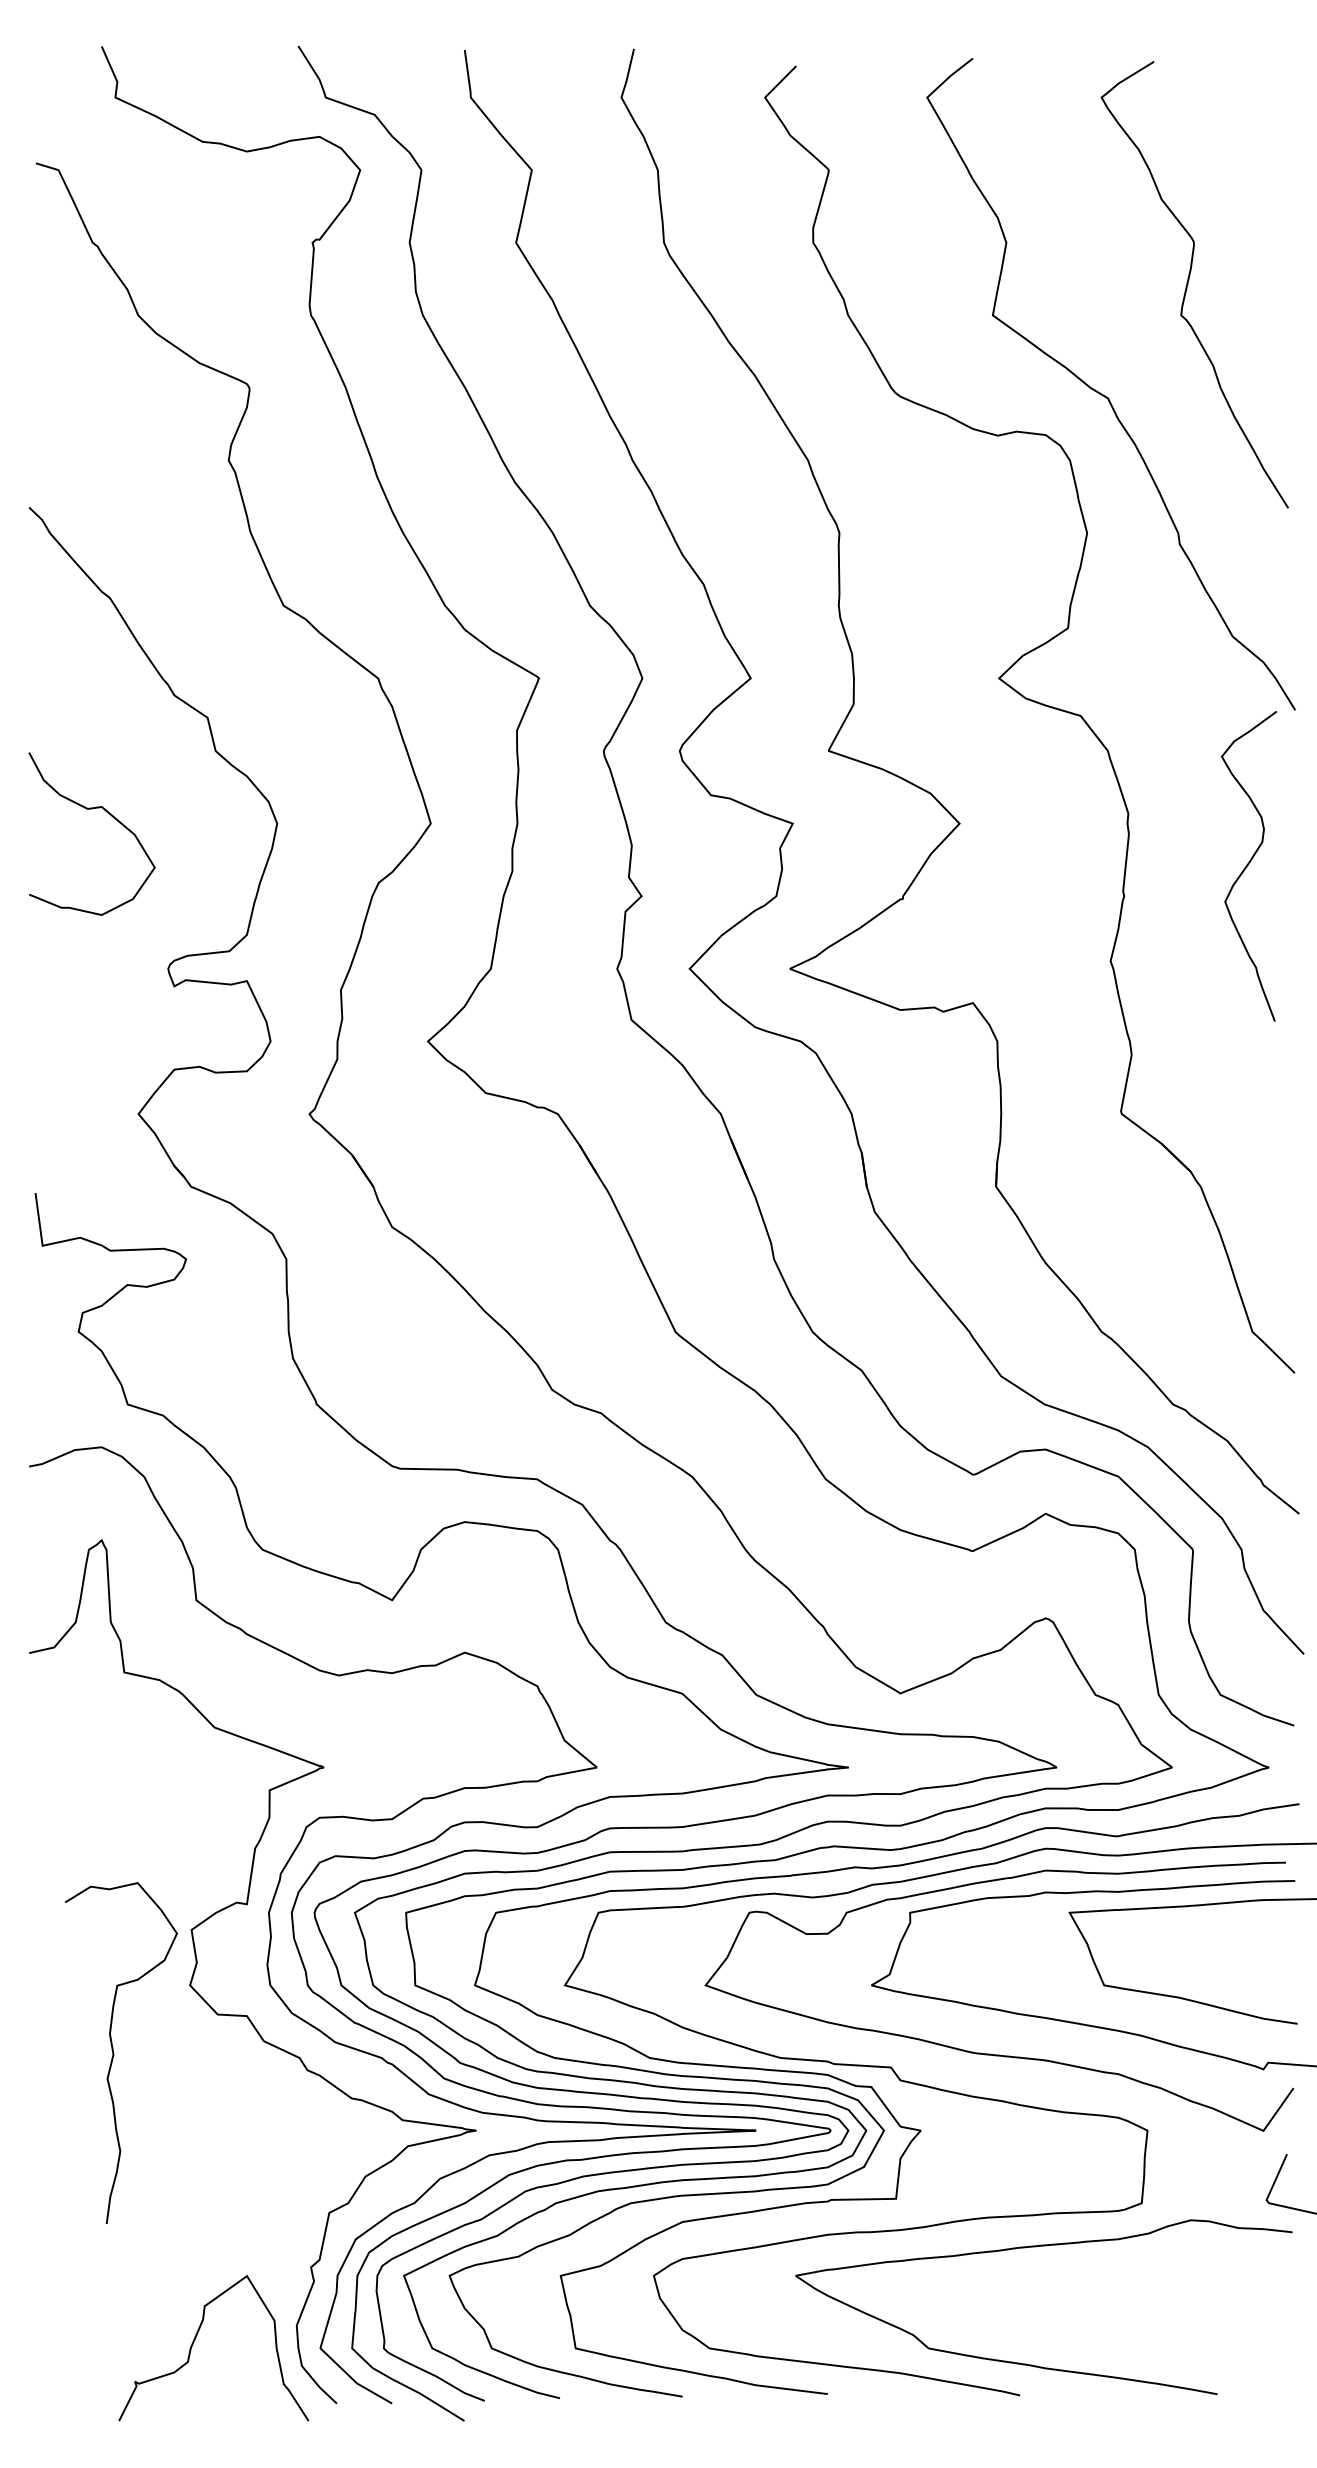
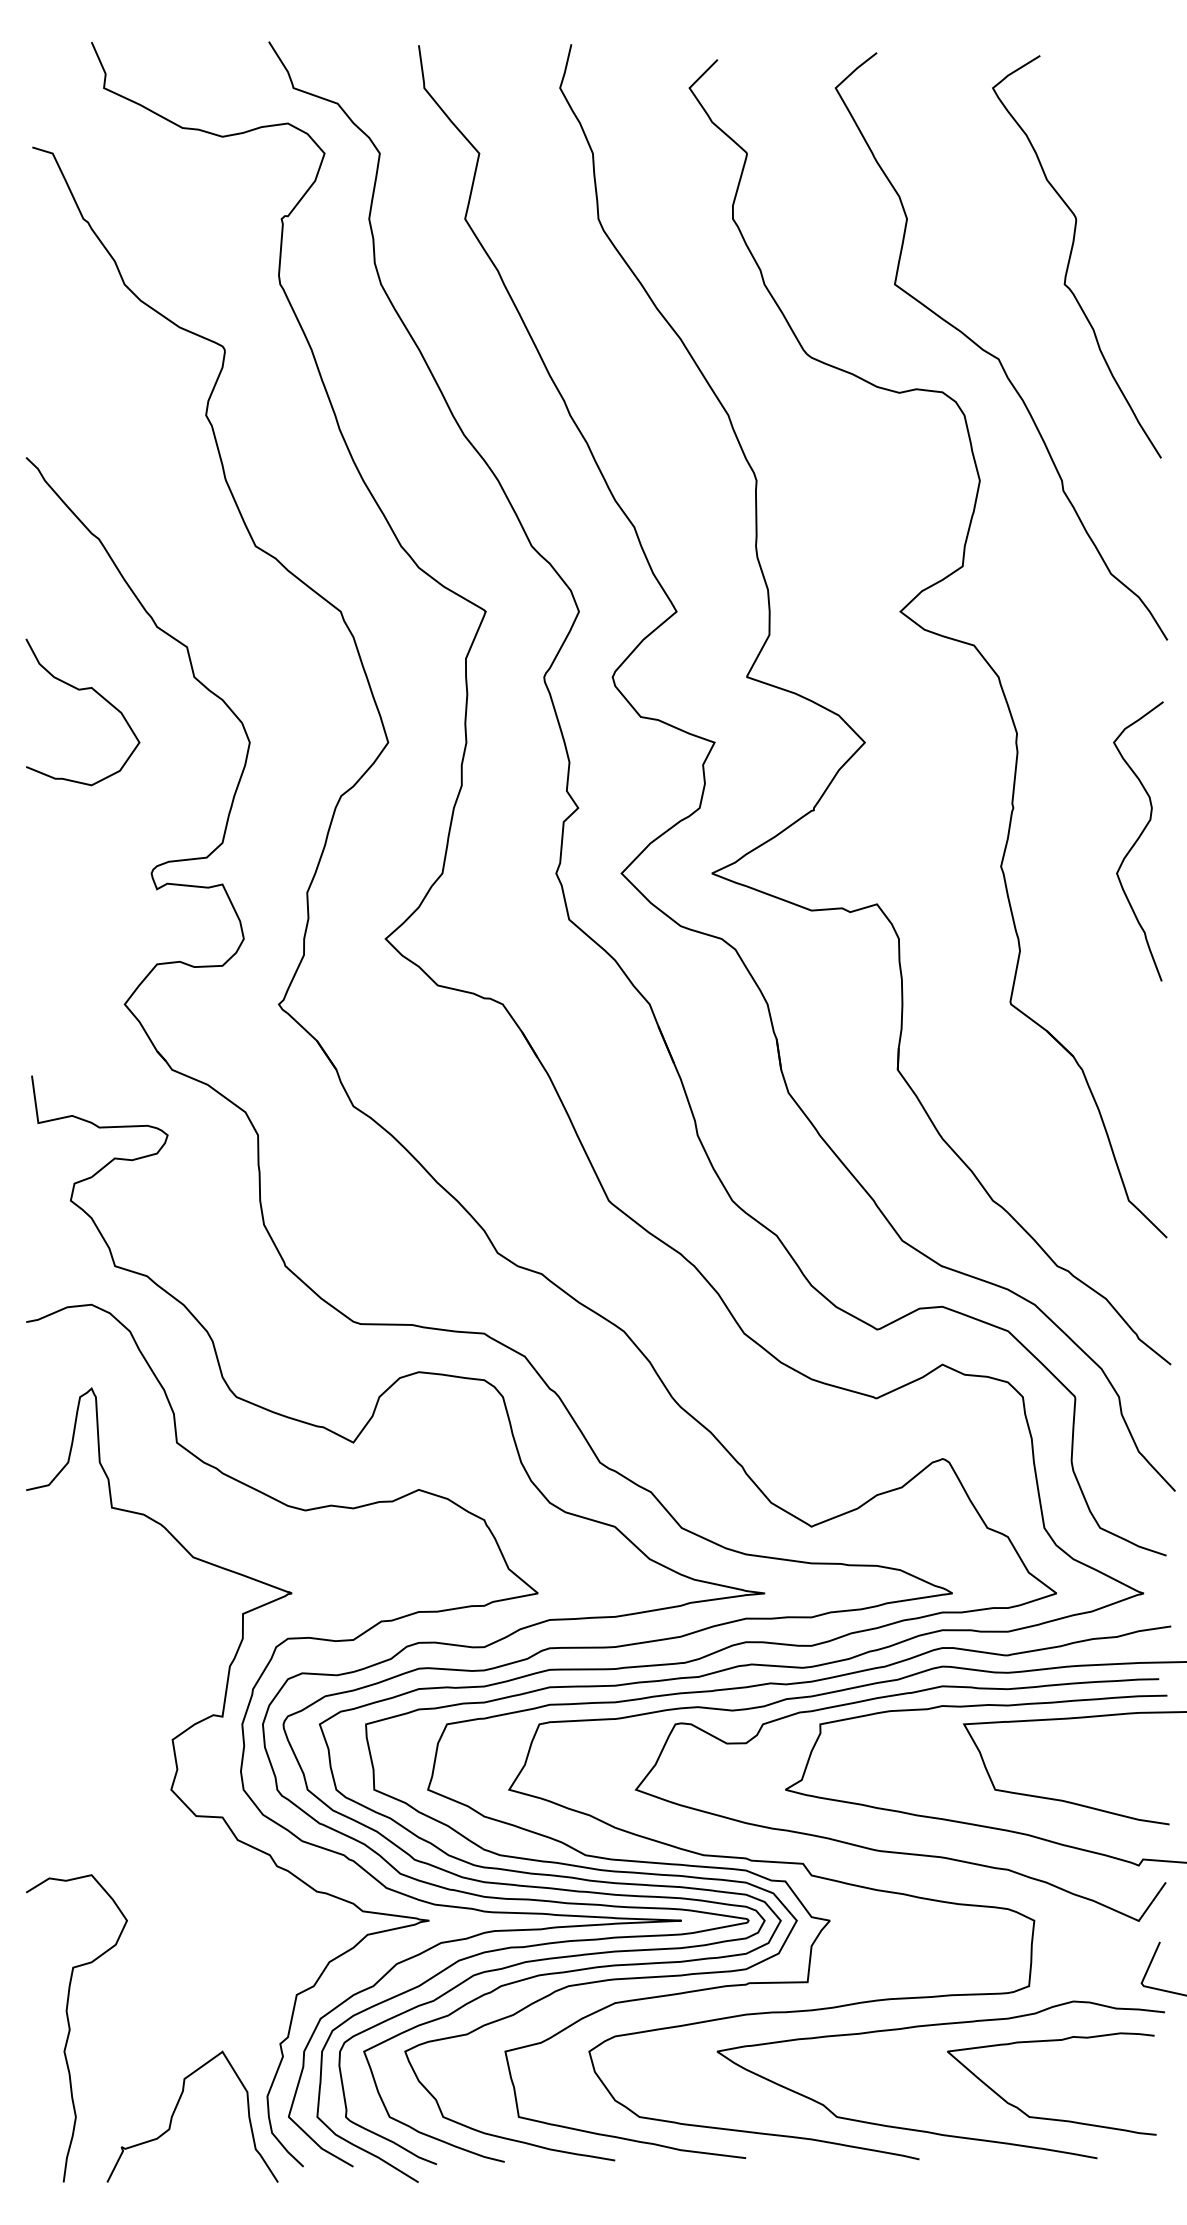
curve: (91, 809) -> (82, 690), moved
curve: (1248, 865) -> (1137, 840), moved
curve: (114, 2053) -> (70, 2028), moved
curve: (1163, 2349) -> (1048, 2118), added

